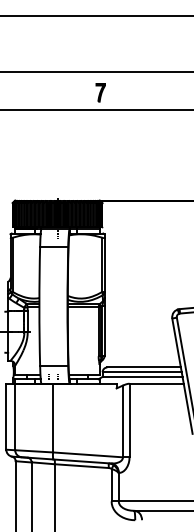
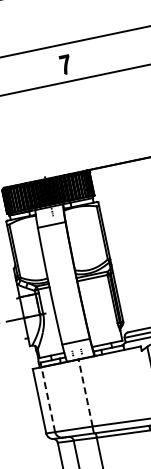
line: (15, 416) -> (48, 399), solid -> dashed
line: (53, 417) -> (85, 392), solid -> dashed

